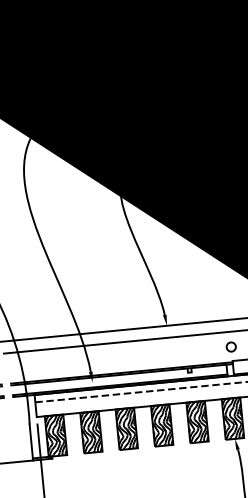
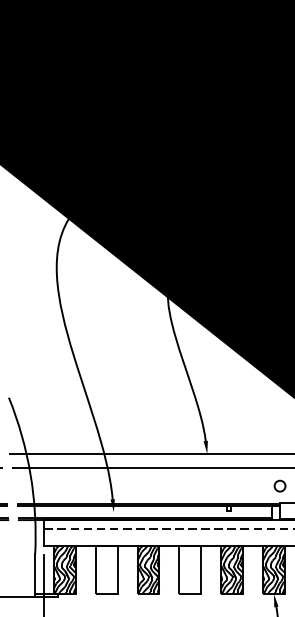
hatch: (162, 425) -> (190, 570), removed
hatch: (91, 432) -> (106, 570), removed

